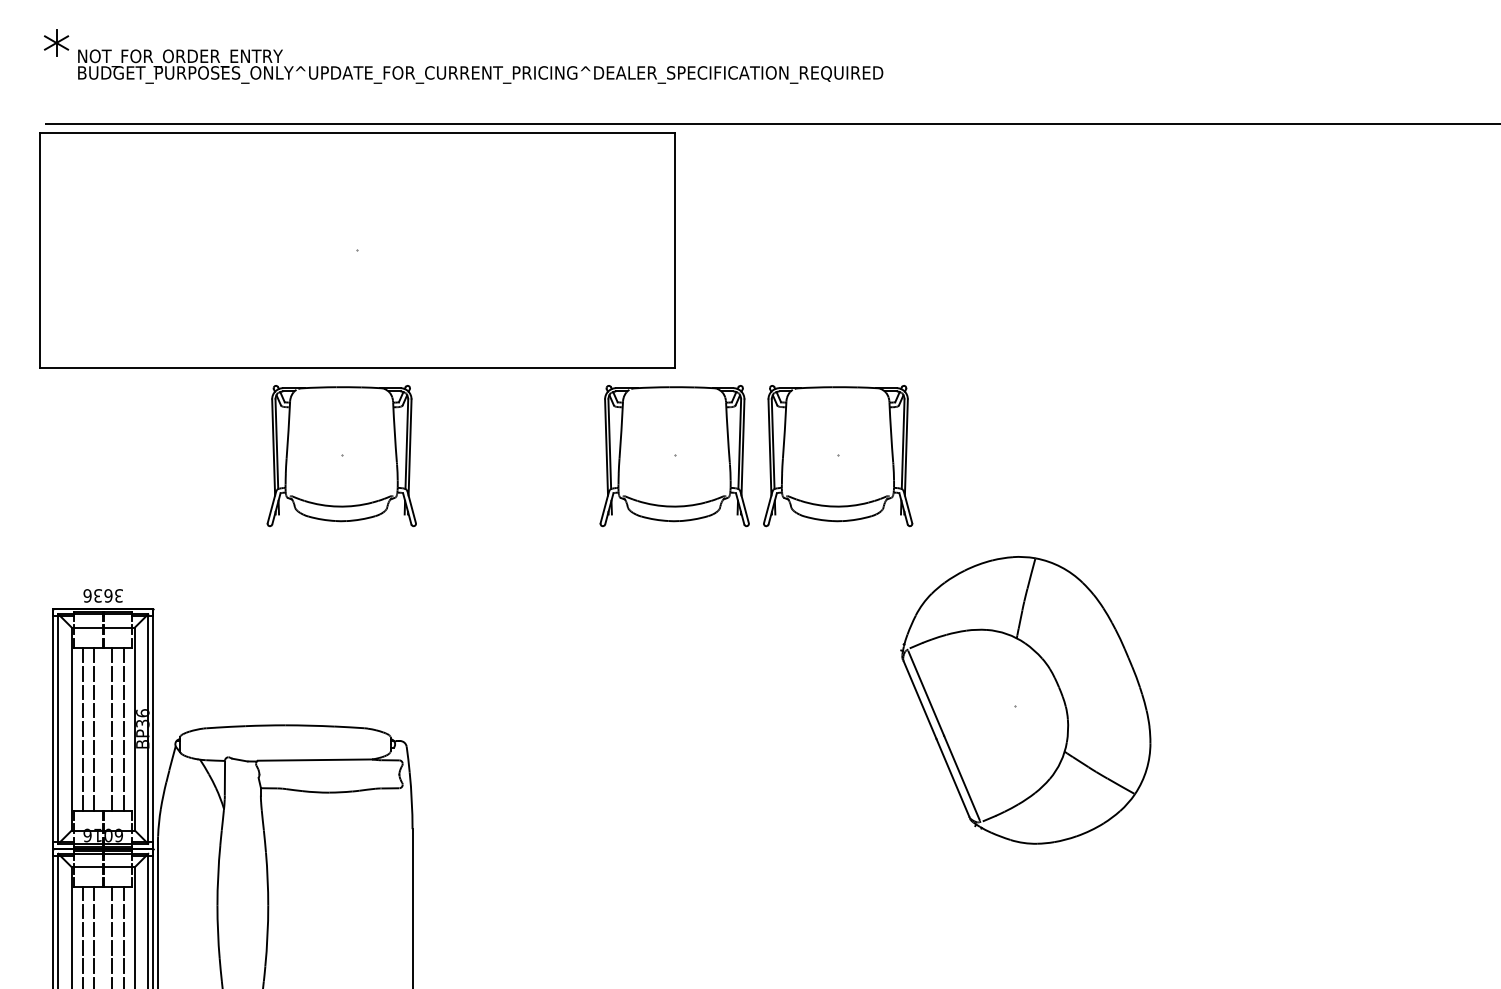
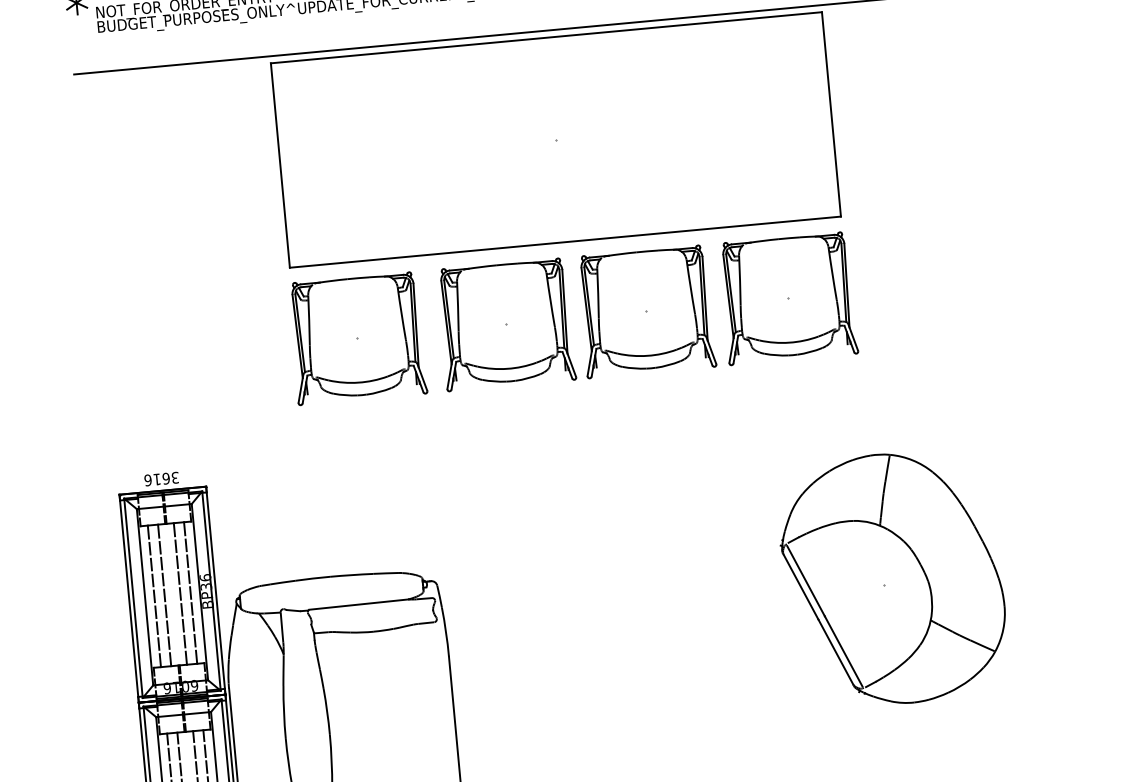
part: (357, 250) -> (555, 140), moved
part: (513, 456) -> (506, 325), added
text: (97, 595) -> (156, 479), 3636 -> 3616
part: (1025, 700) -> (892, 579), moved

